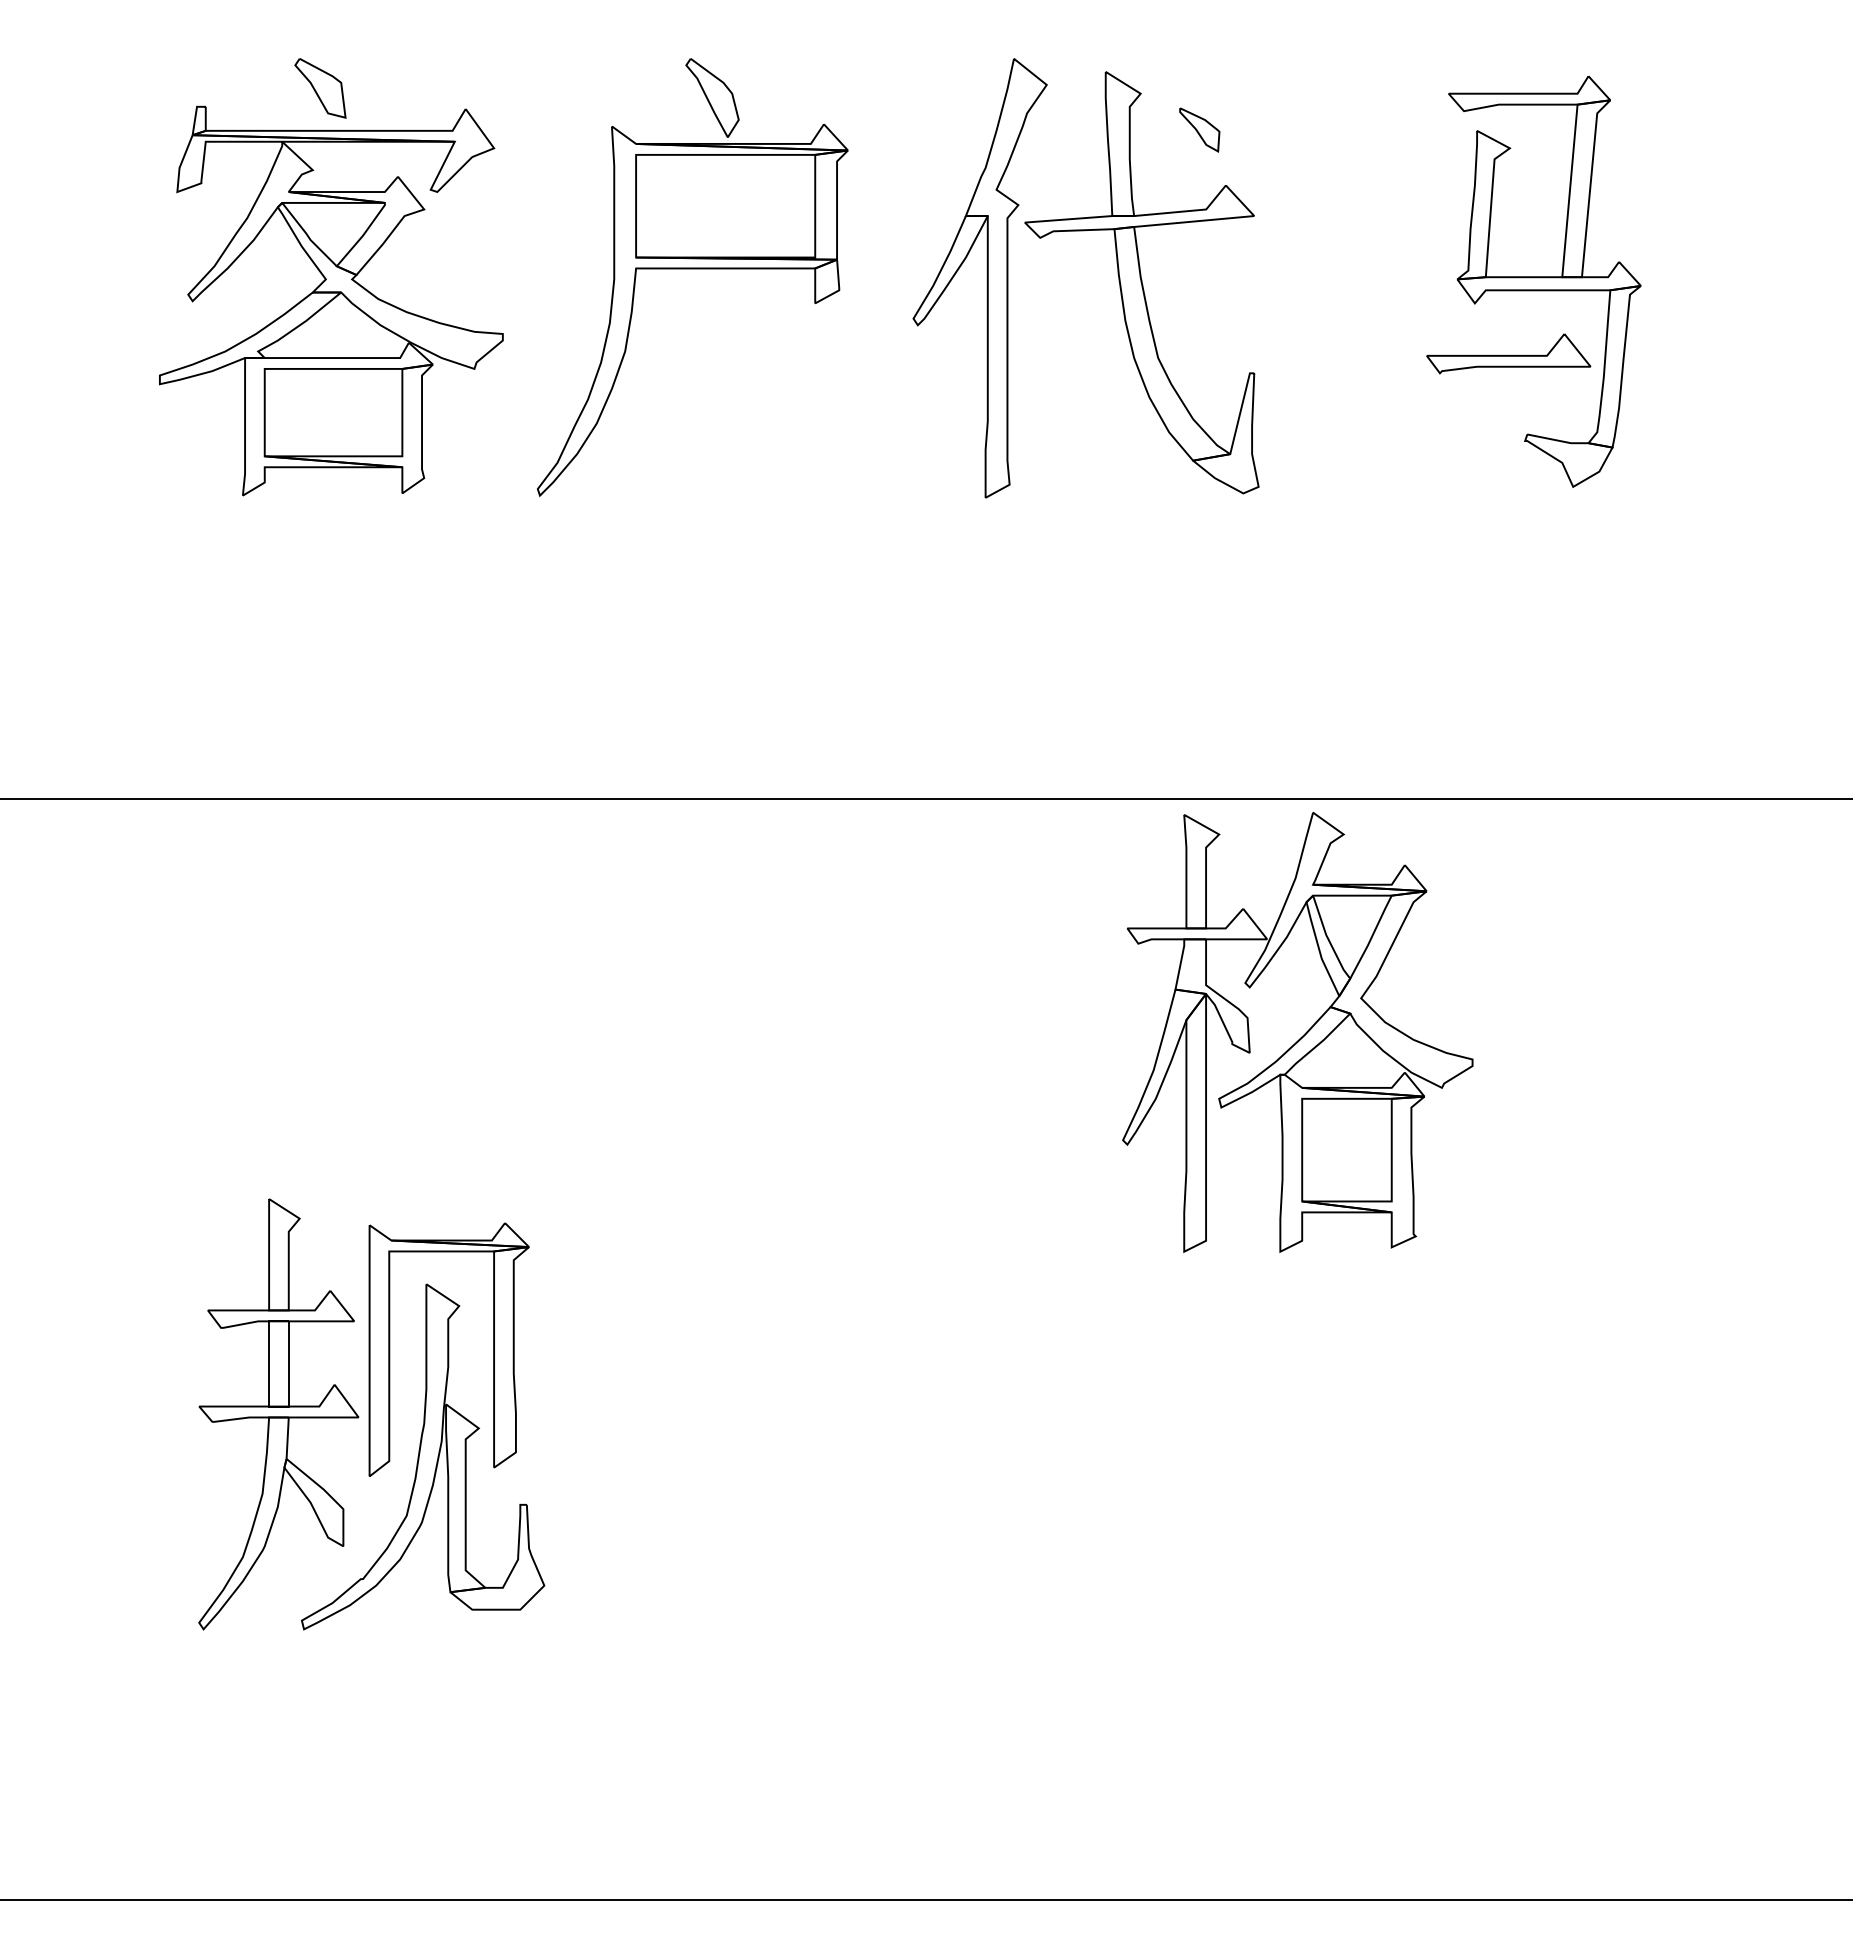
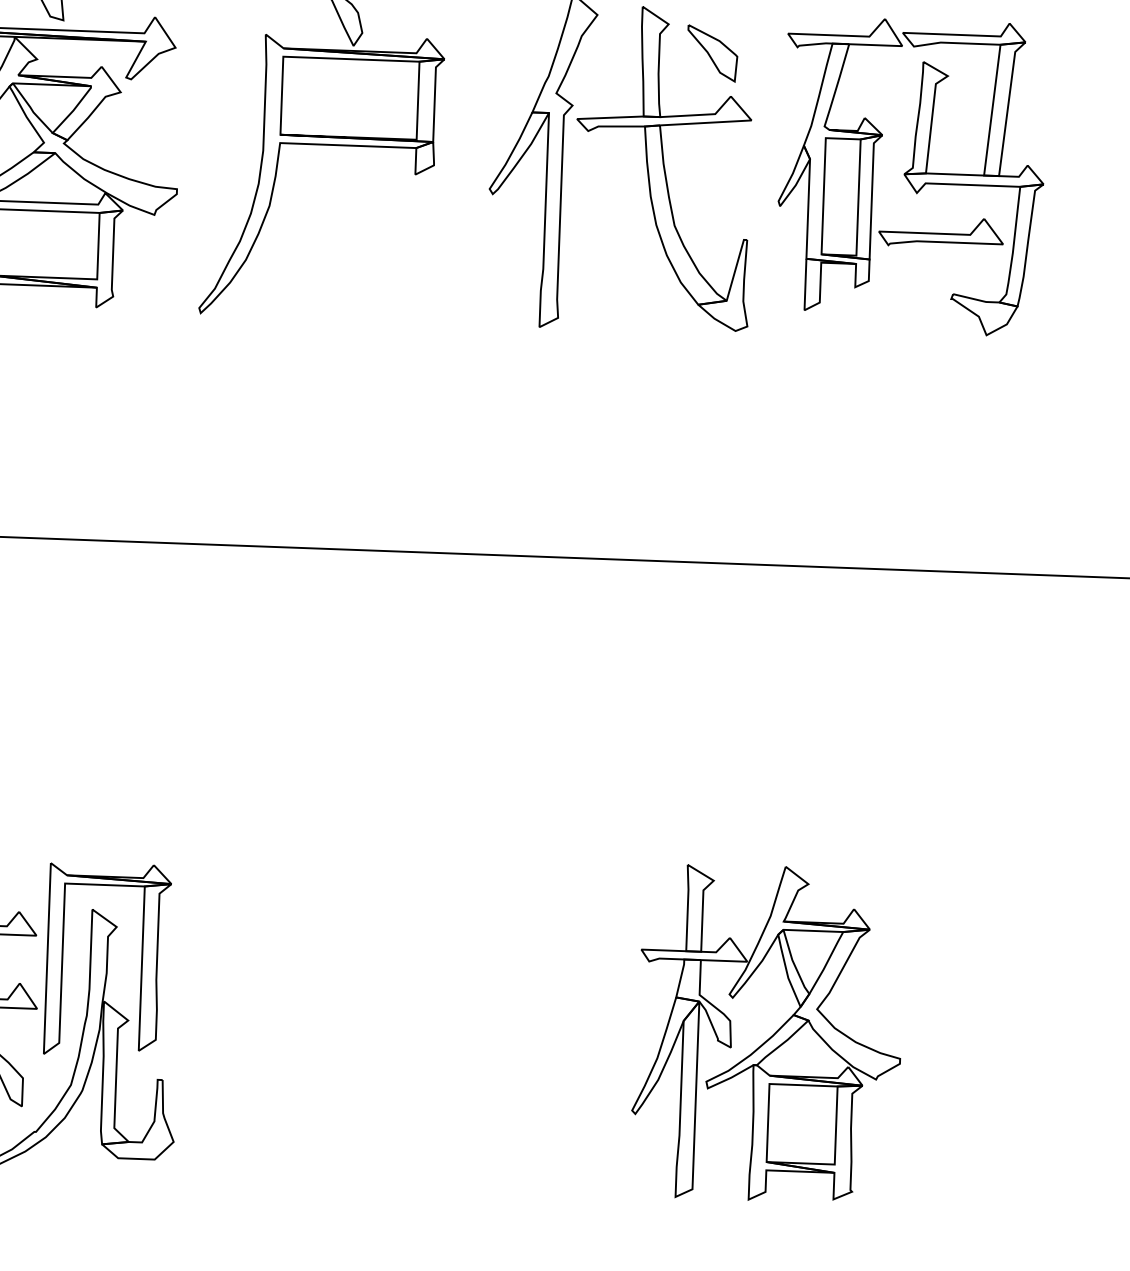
part: (1199, 129) -> (712, 53), size x1.67
part: (1370, 269) -> (838, 164), added
part: (1297, 1032) -> (767, 1033), moved

